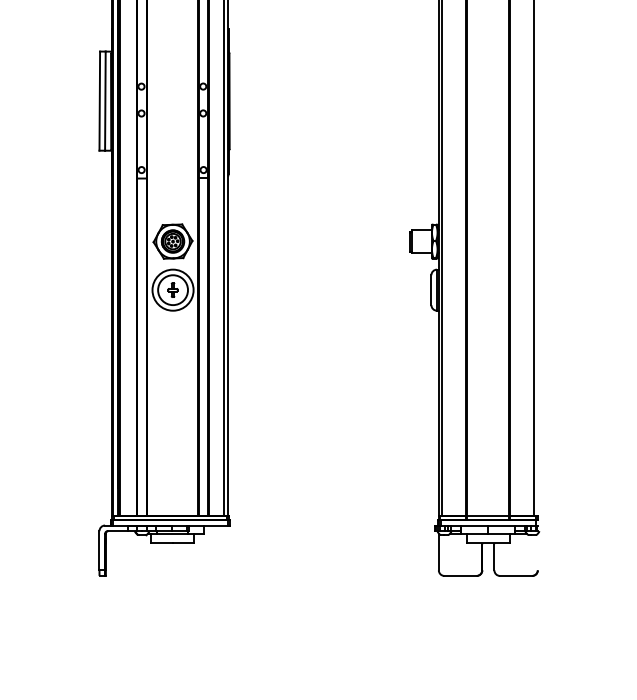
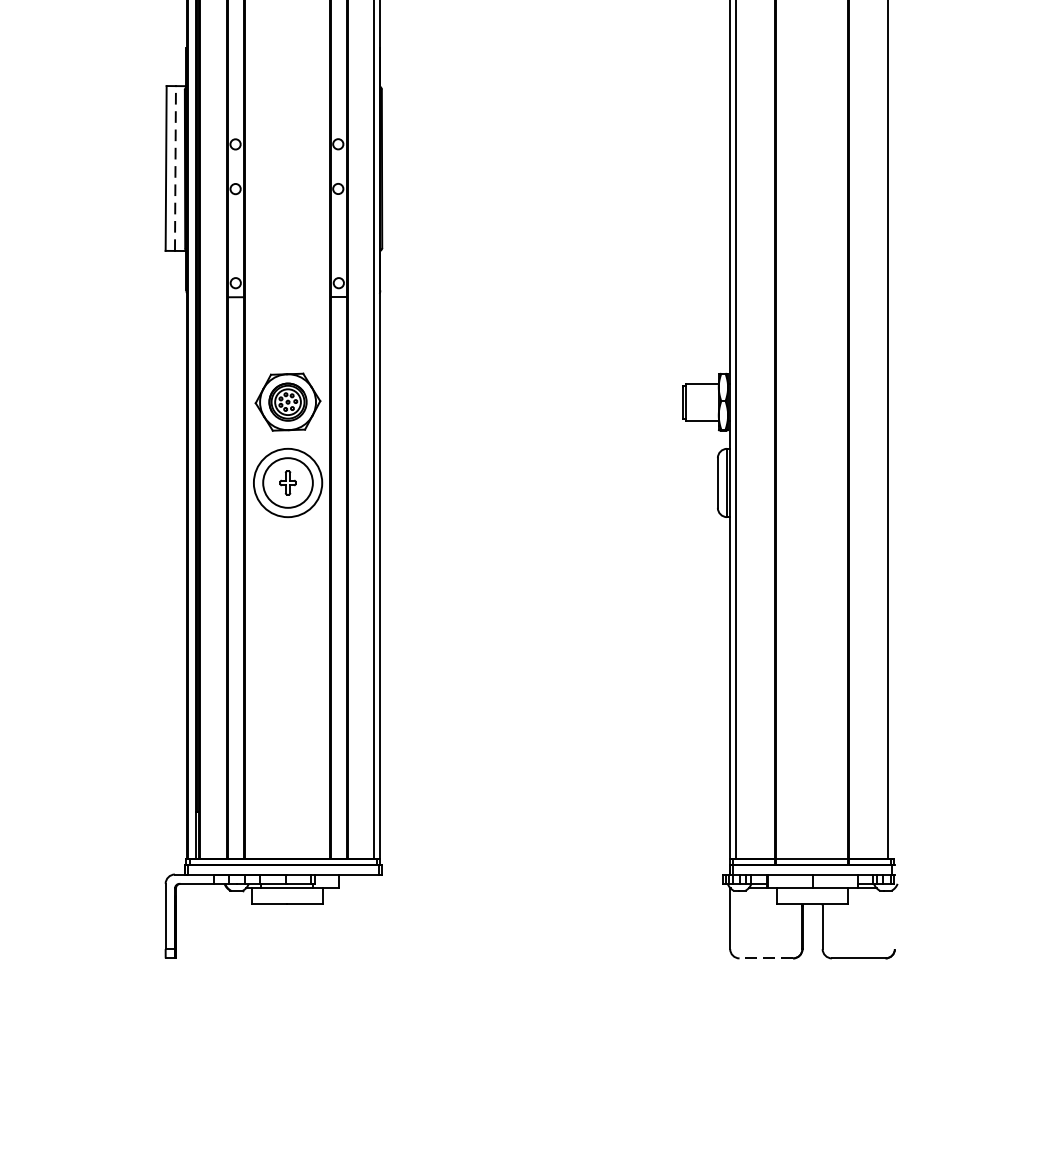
line: (105, 101) -> (175, 169), solid -> dashed
line: (460, 575) -> (766, 957), solid -> dashed

